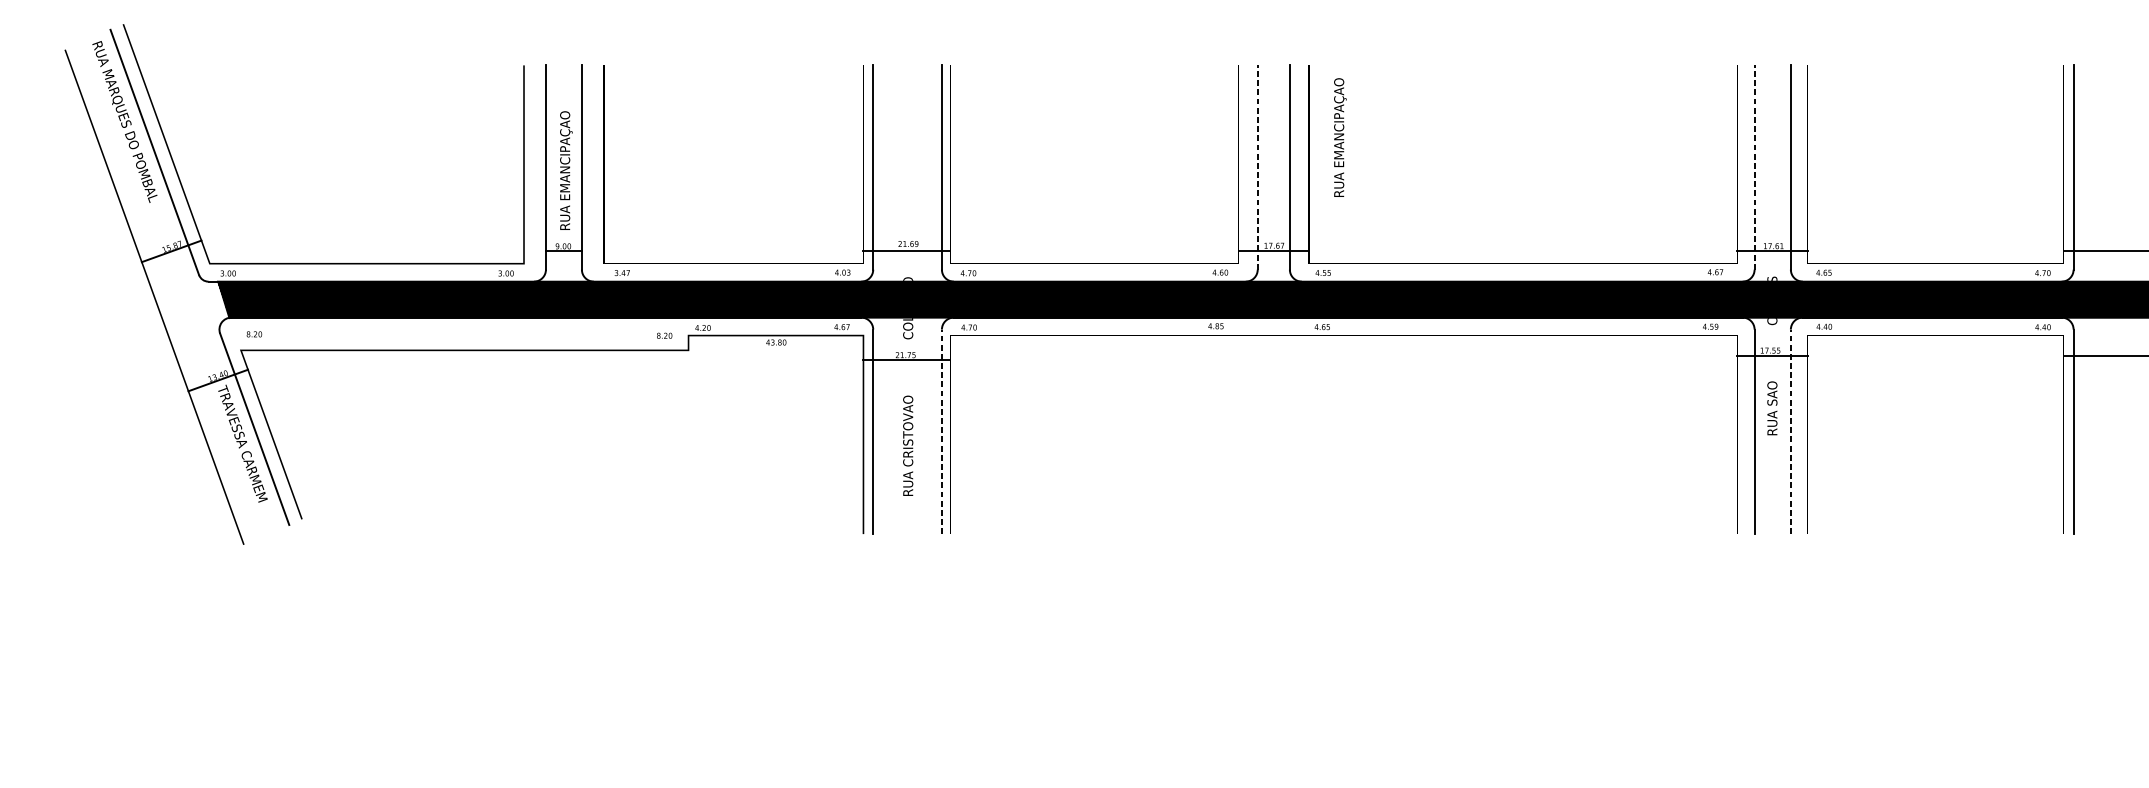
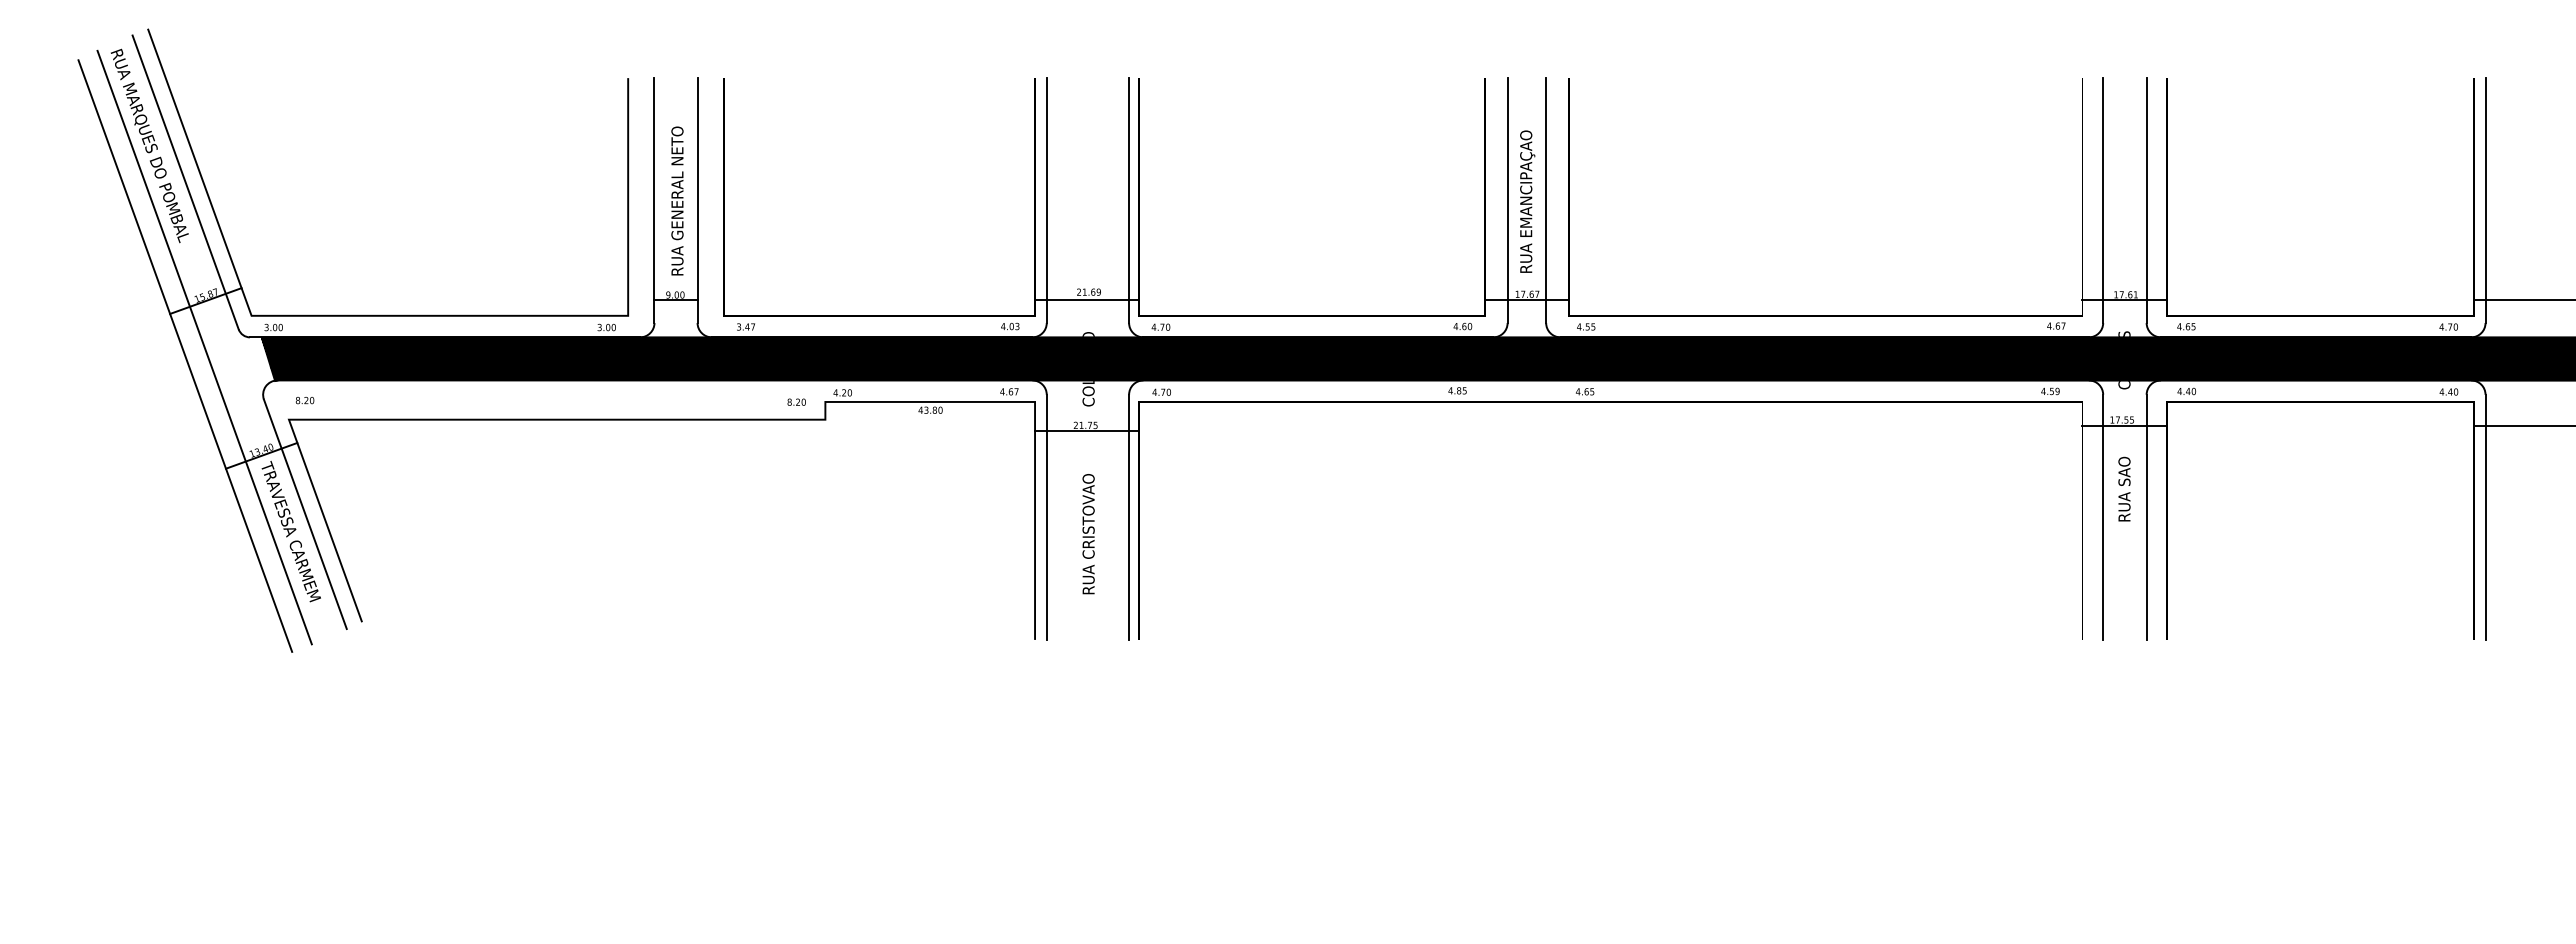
text: (1340, 137) -> (1527, 201), moved
text: (565, 153) -> (678, 183), RUA EMANCIPAÇAO -> RUA GENERAL NETO
line: (1257, 167) -> (1507, 200), dashed -> solid
line: (1754, 167) -> (2103, 200), dashed -> solid
line: (170, 290) -> (204, 347), added
line: (942, 431) -> (1129, 517), dashed -> solid
line: (1790, 431) -> (2146, 517), dashed -> solid

